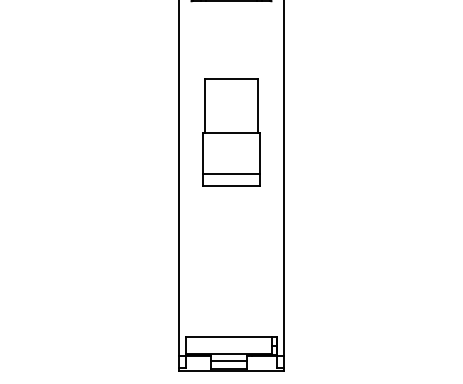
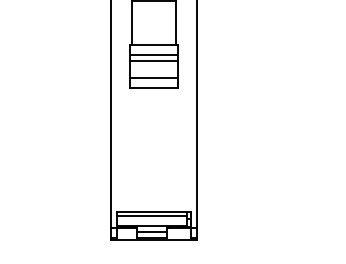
line: (231, 145) -> (153, 55), added
line: (231, 152) -> (153, 60), added
line: (229, 341) -> (152, 216), added

